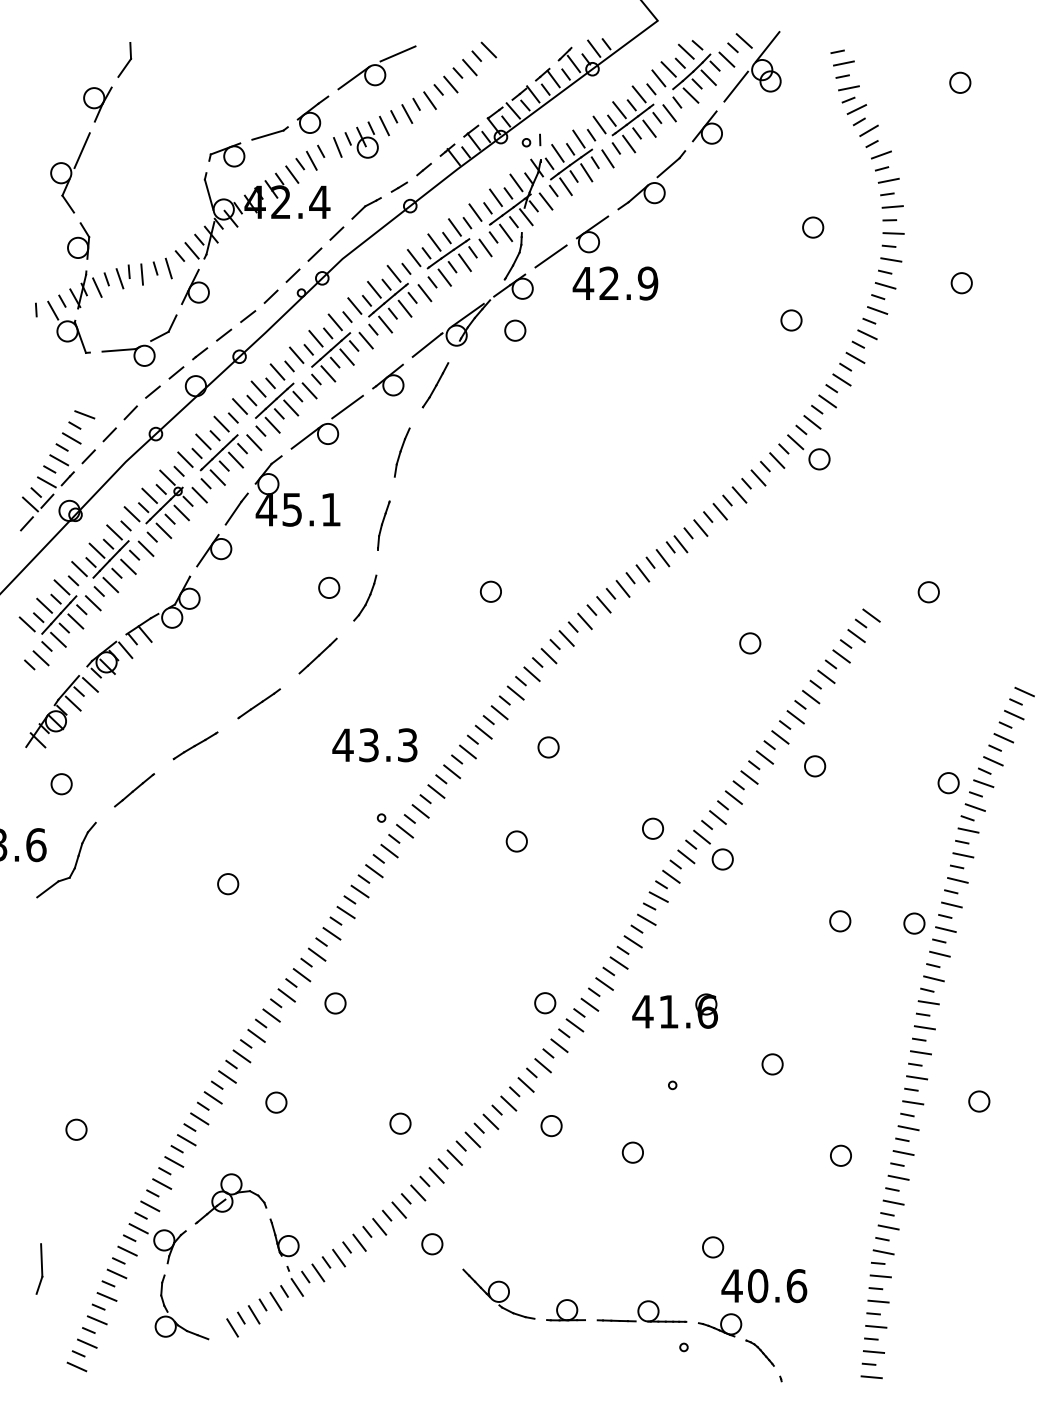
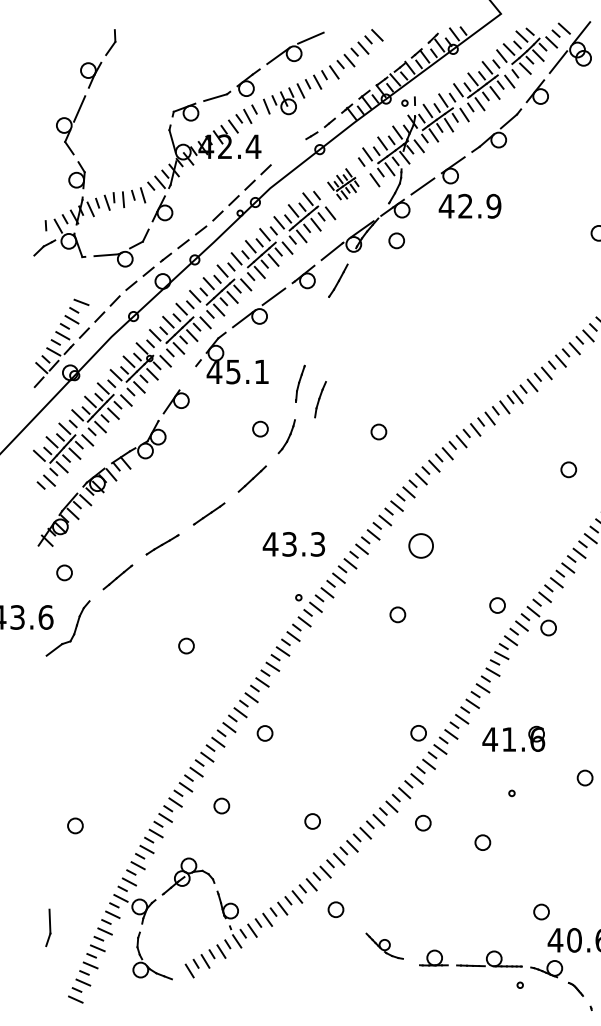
part: (366, 208) -> (44, 248), moved
part: (442, 253) -> (343, 184), size x0.6
part: (401, 452) -> (319, 399), moved
line: (233, 512) -> (190, 373), removed
part: (548, 747) -> (421, 546), size x1.6
part: (498, 1293) -> (384, 945), size x0.7
part: (759, 1352) -> (575, 989), size x0.7

